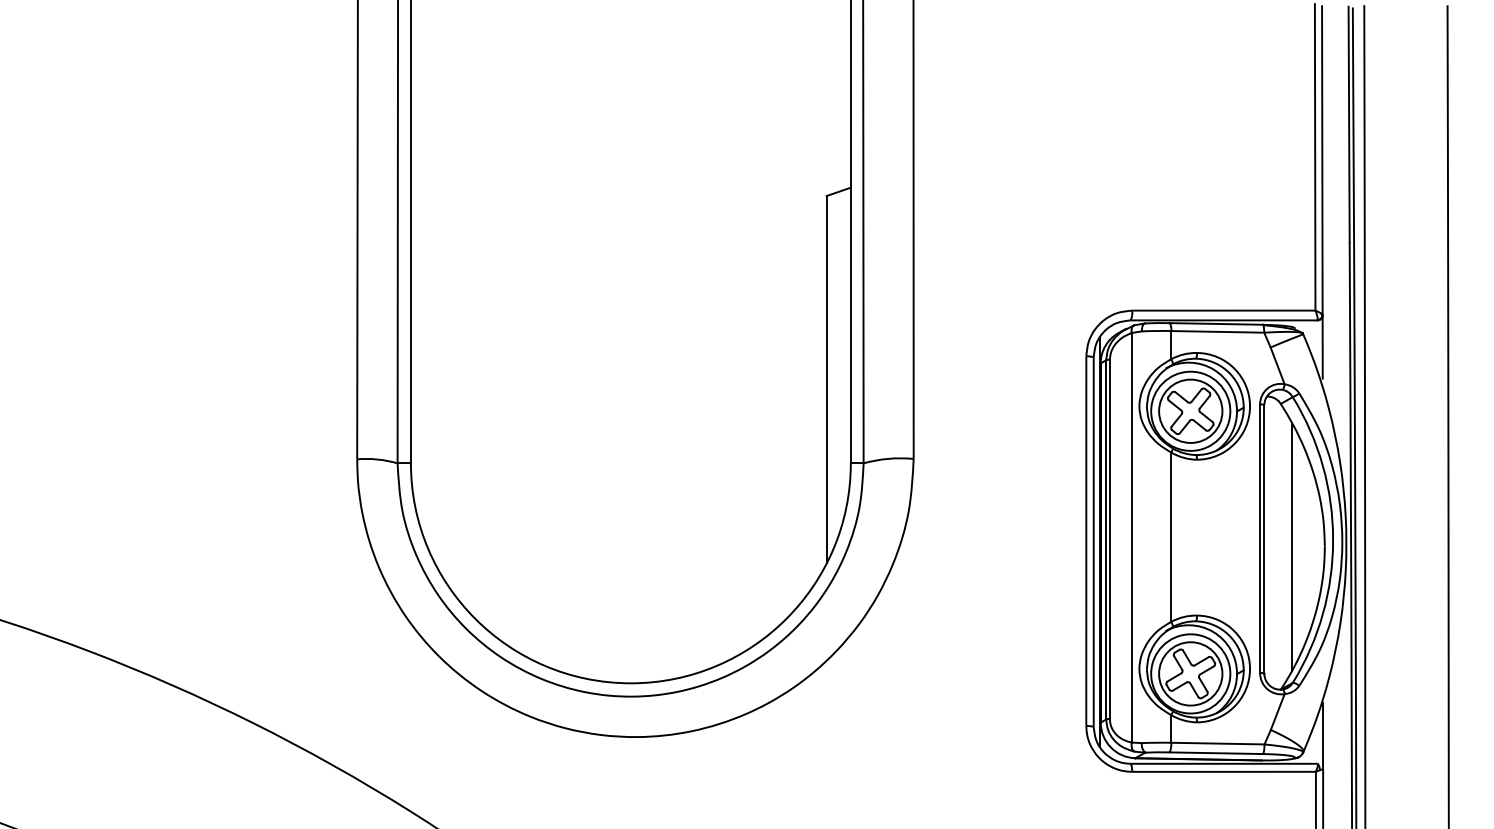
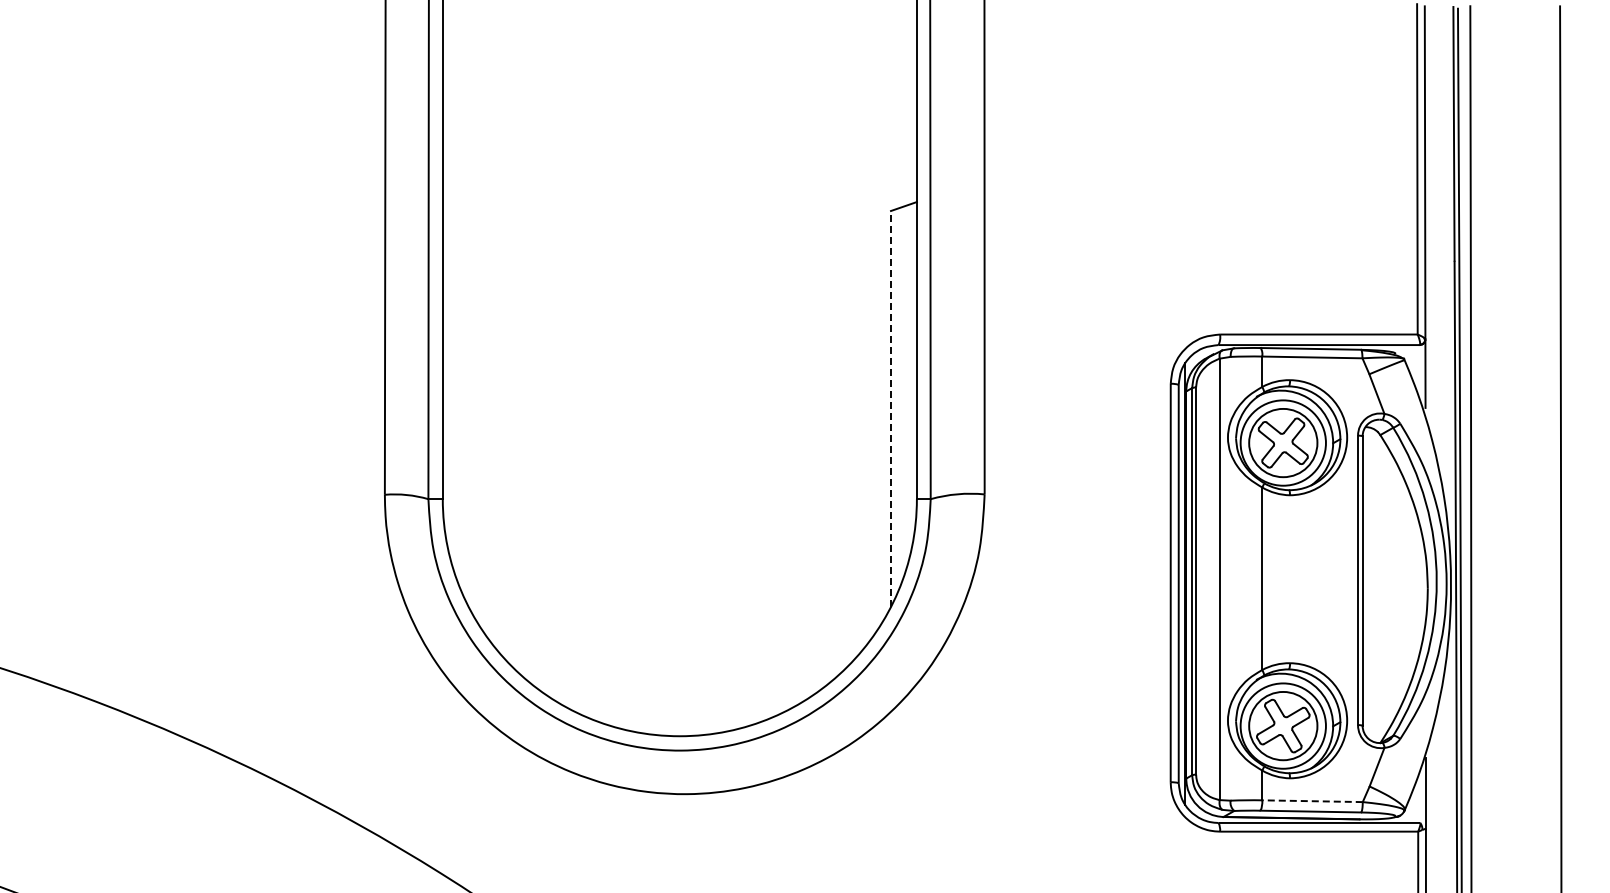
line: (826, 379) -> (890, 408), solid -> dashed
line: (1292, 547) -> (1392, 589), removed
line: (1217, 743) -> (1312, 801), solid -> dashed

